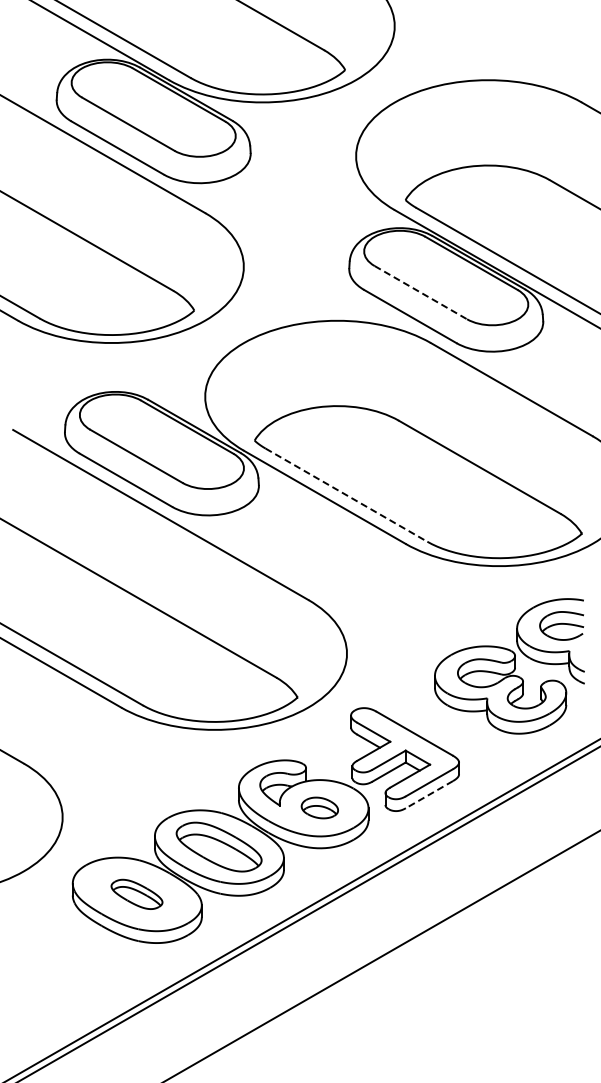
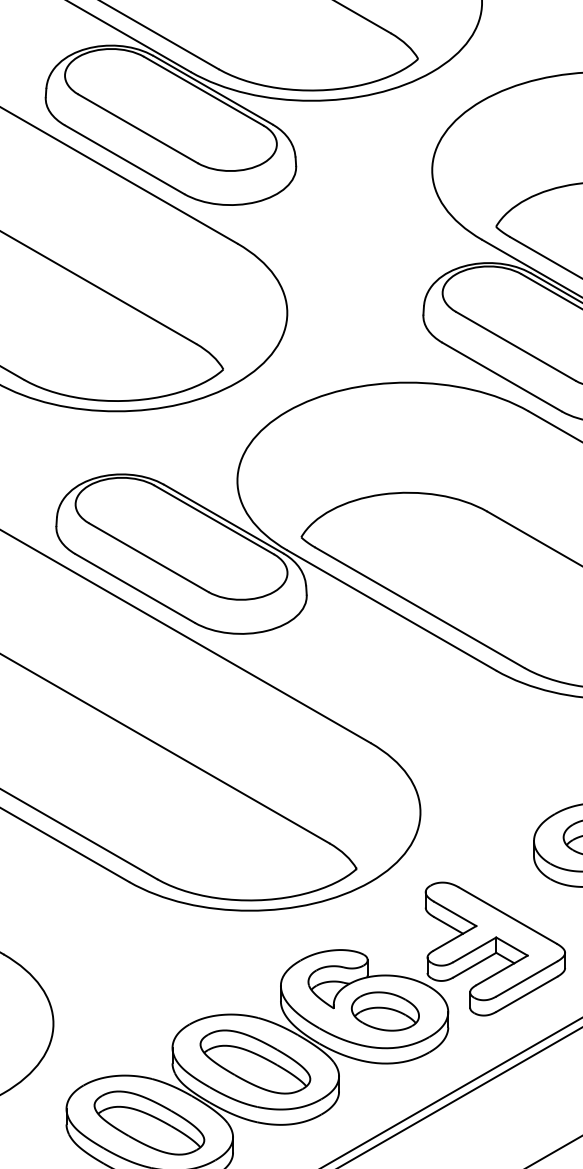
line: (421, 292) -> (516, 346), dashed -> solid
line: (346, 495) -> (419, 608), dashed -> solid
line: (428, 794) -> (525, 994), dashed -> solid
part: (319, 807) -> (384, 1010), size x1.43
part: (136, 894) -> (148, 1123), size x1.67

